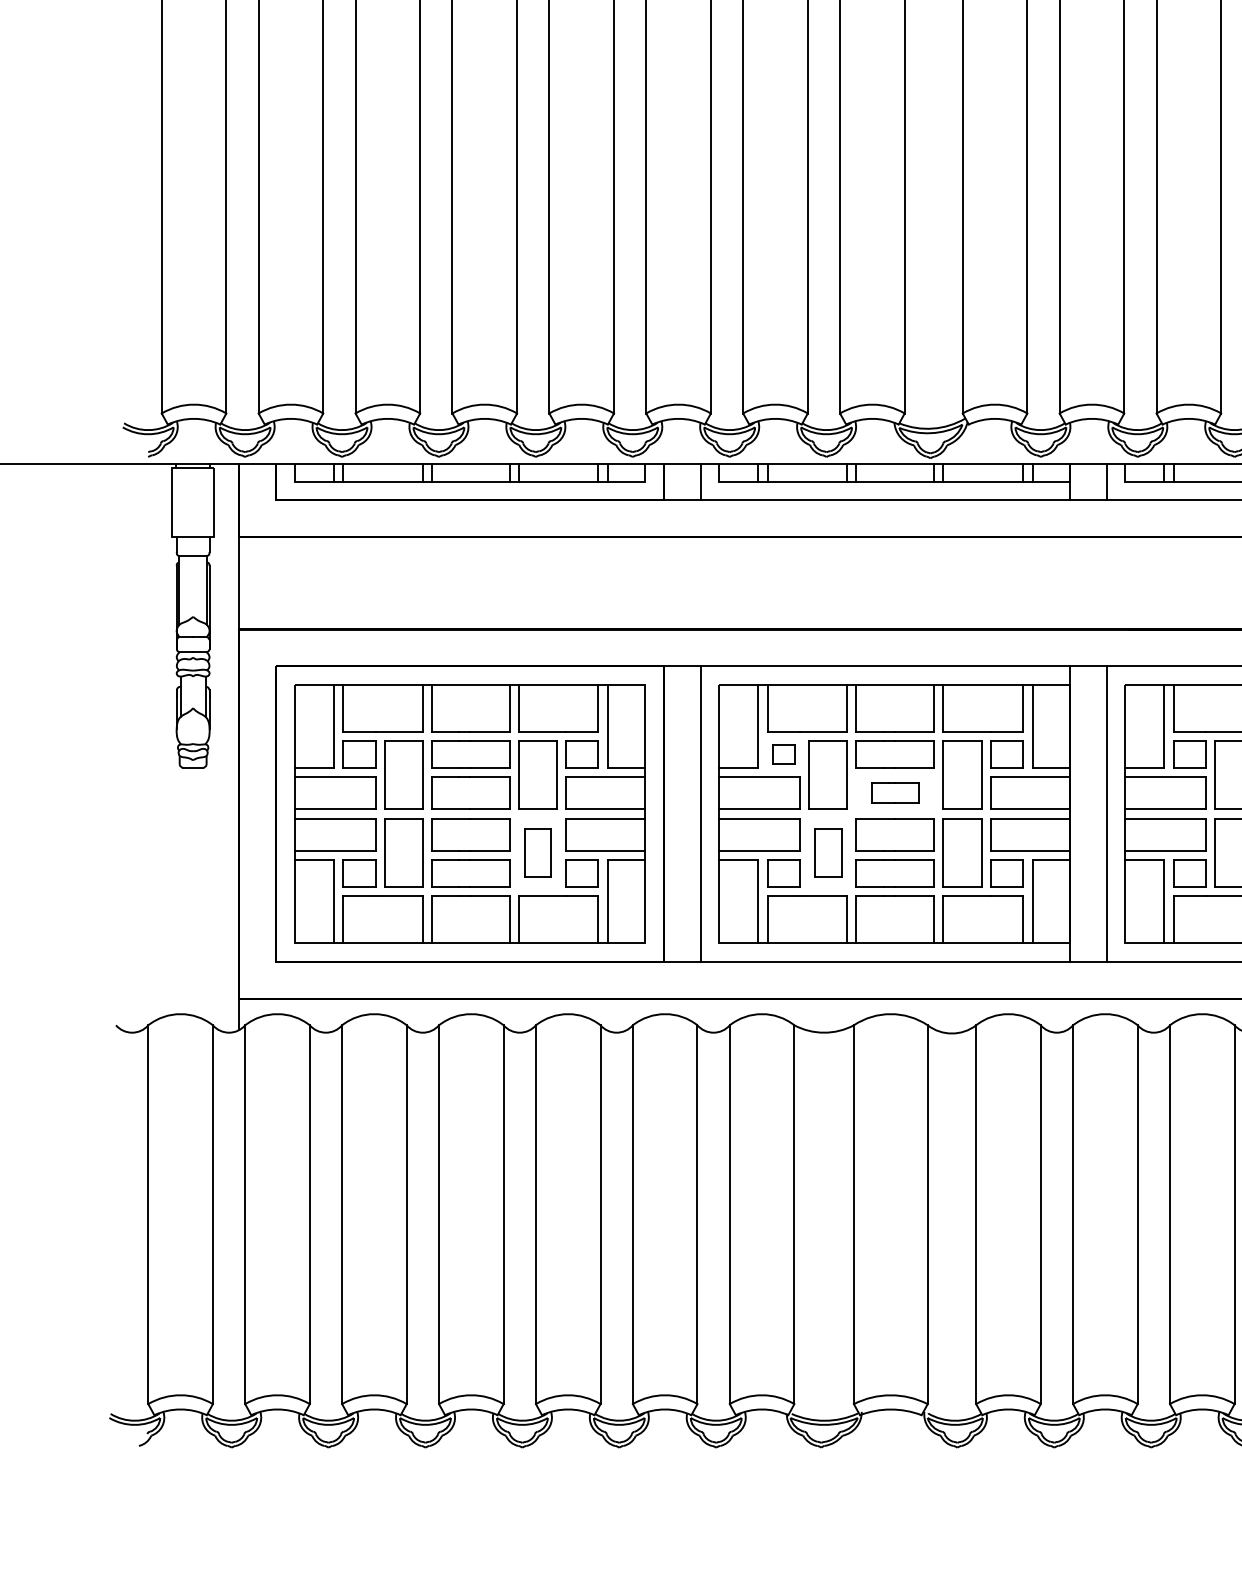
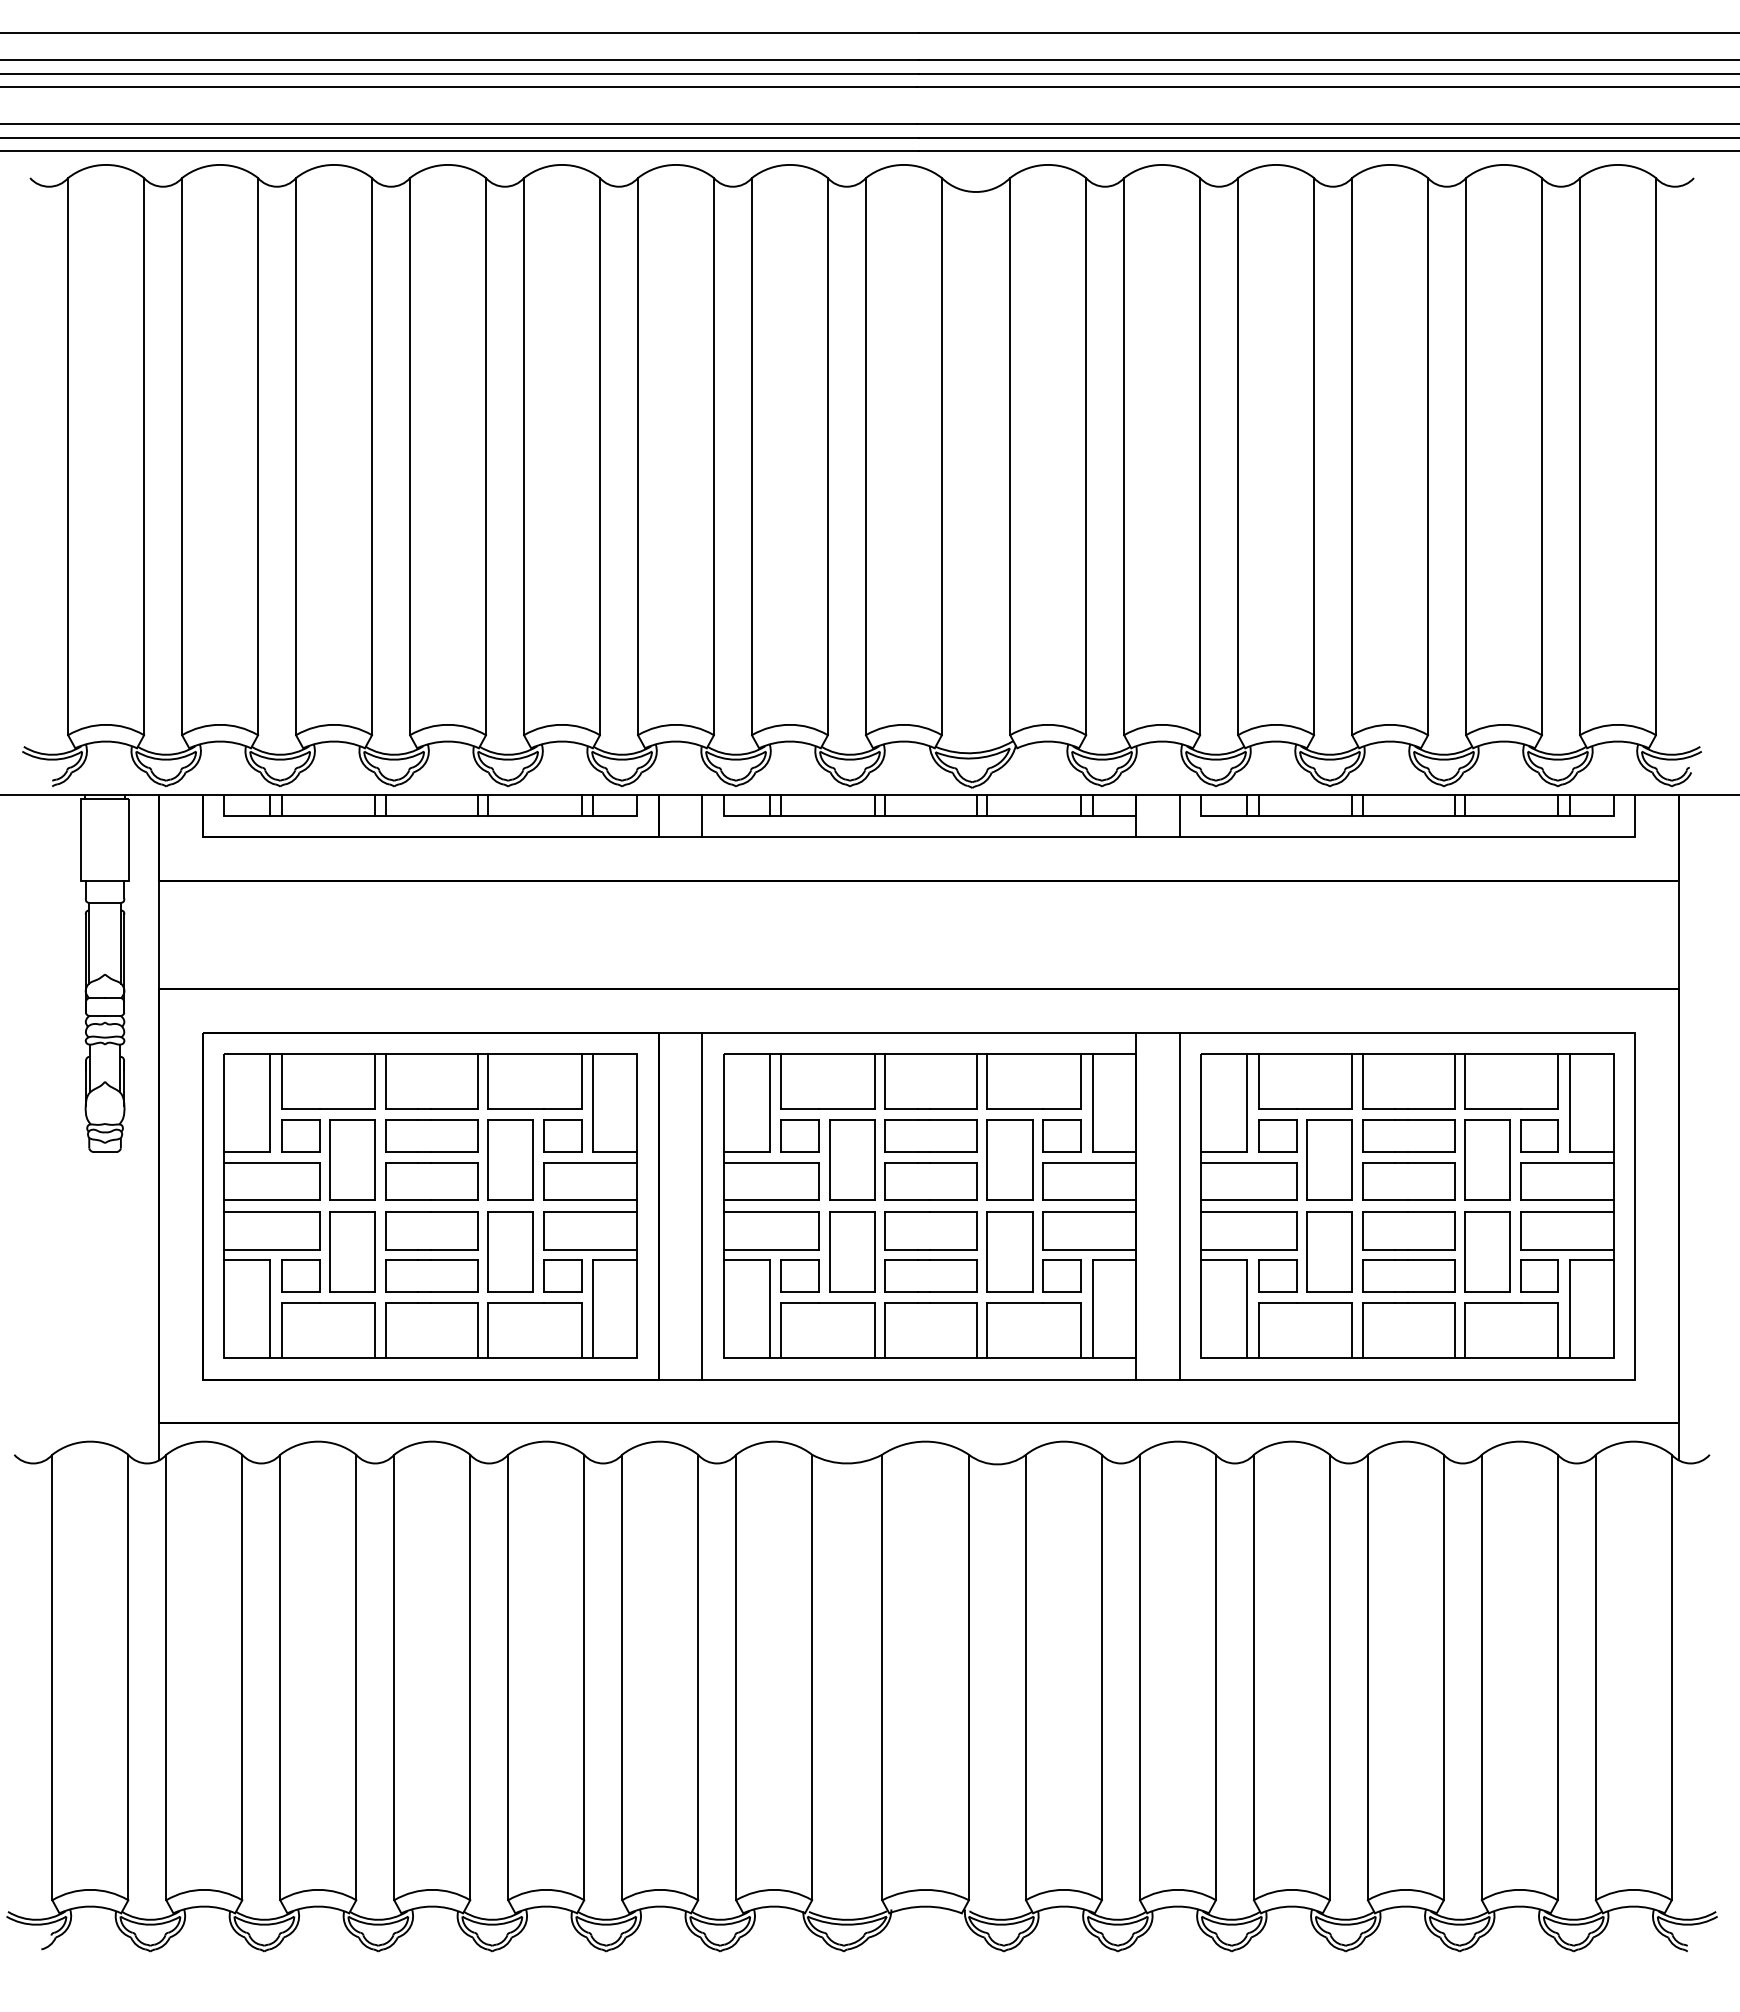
part: (783, 753) -> (799, 1135), size x1.43
part: (895, 792) -> (930, 1181), size x1.67
part: (537, 852) -> (510, 1251), size x1.43
part: (828, 852) -> (852, 1251), size x1.43

